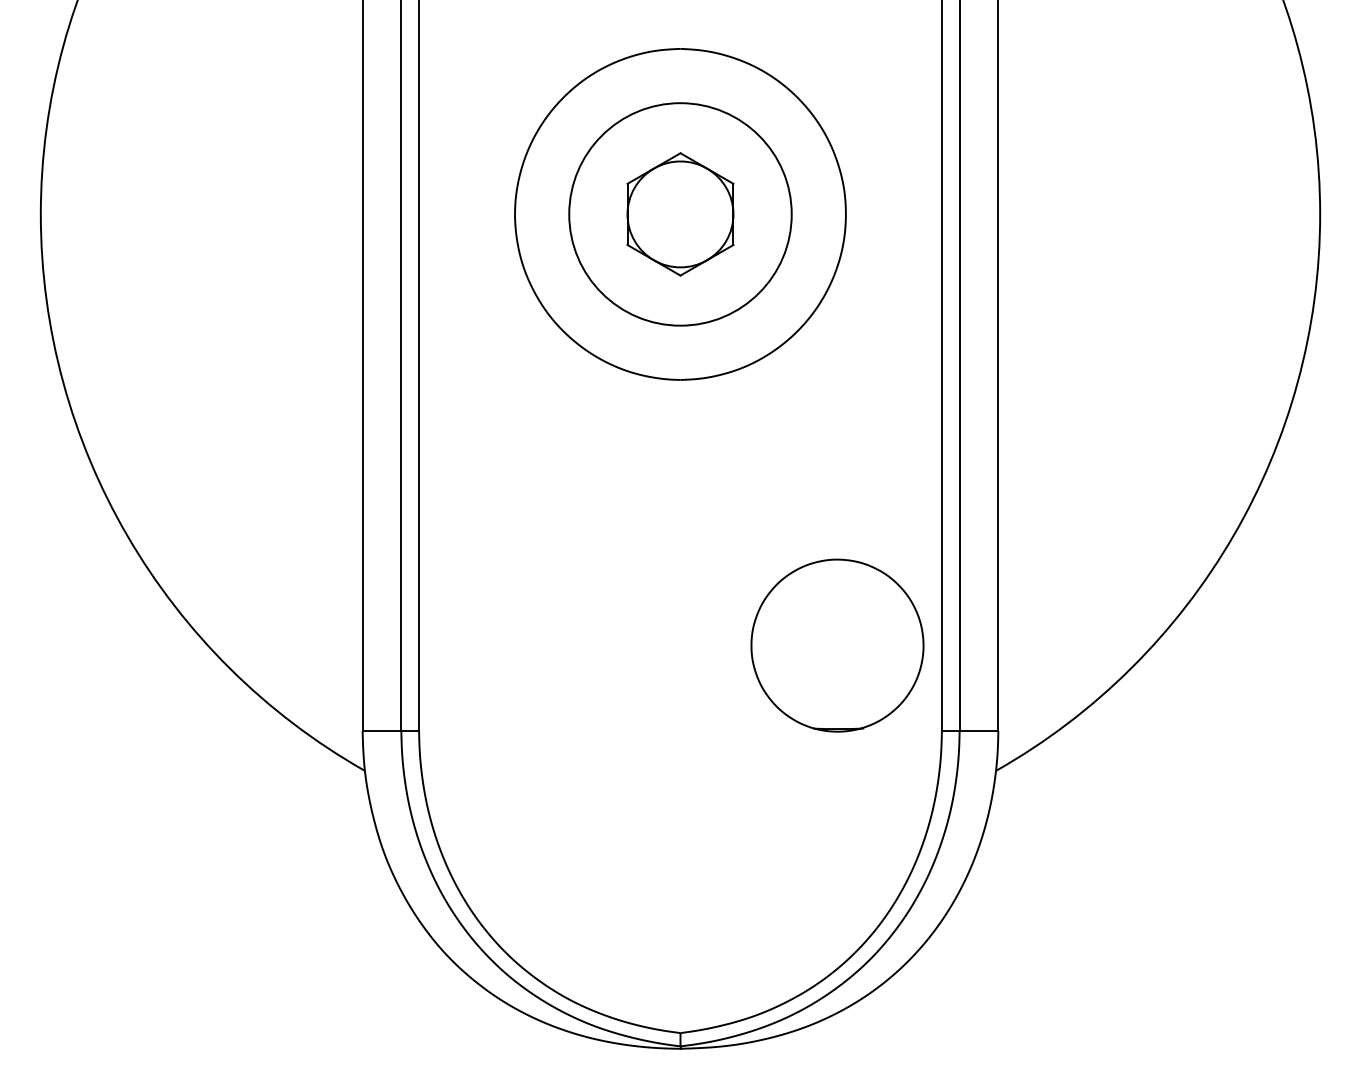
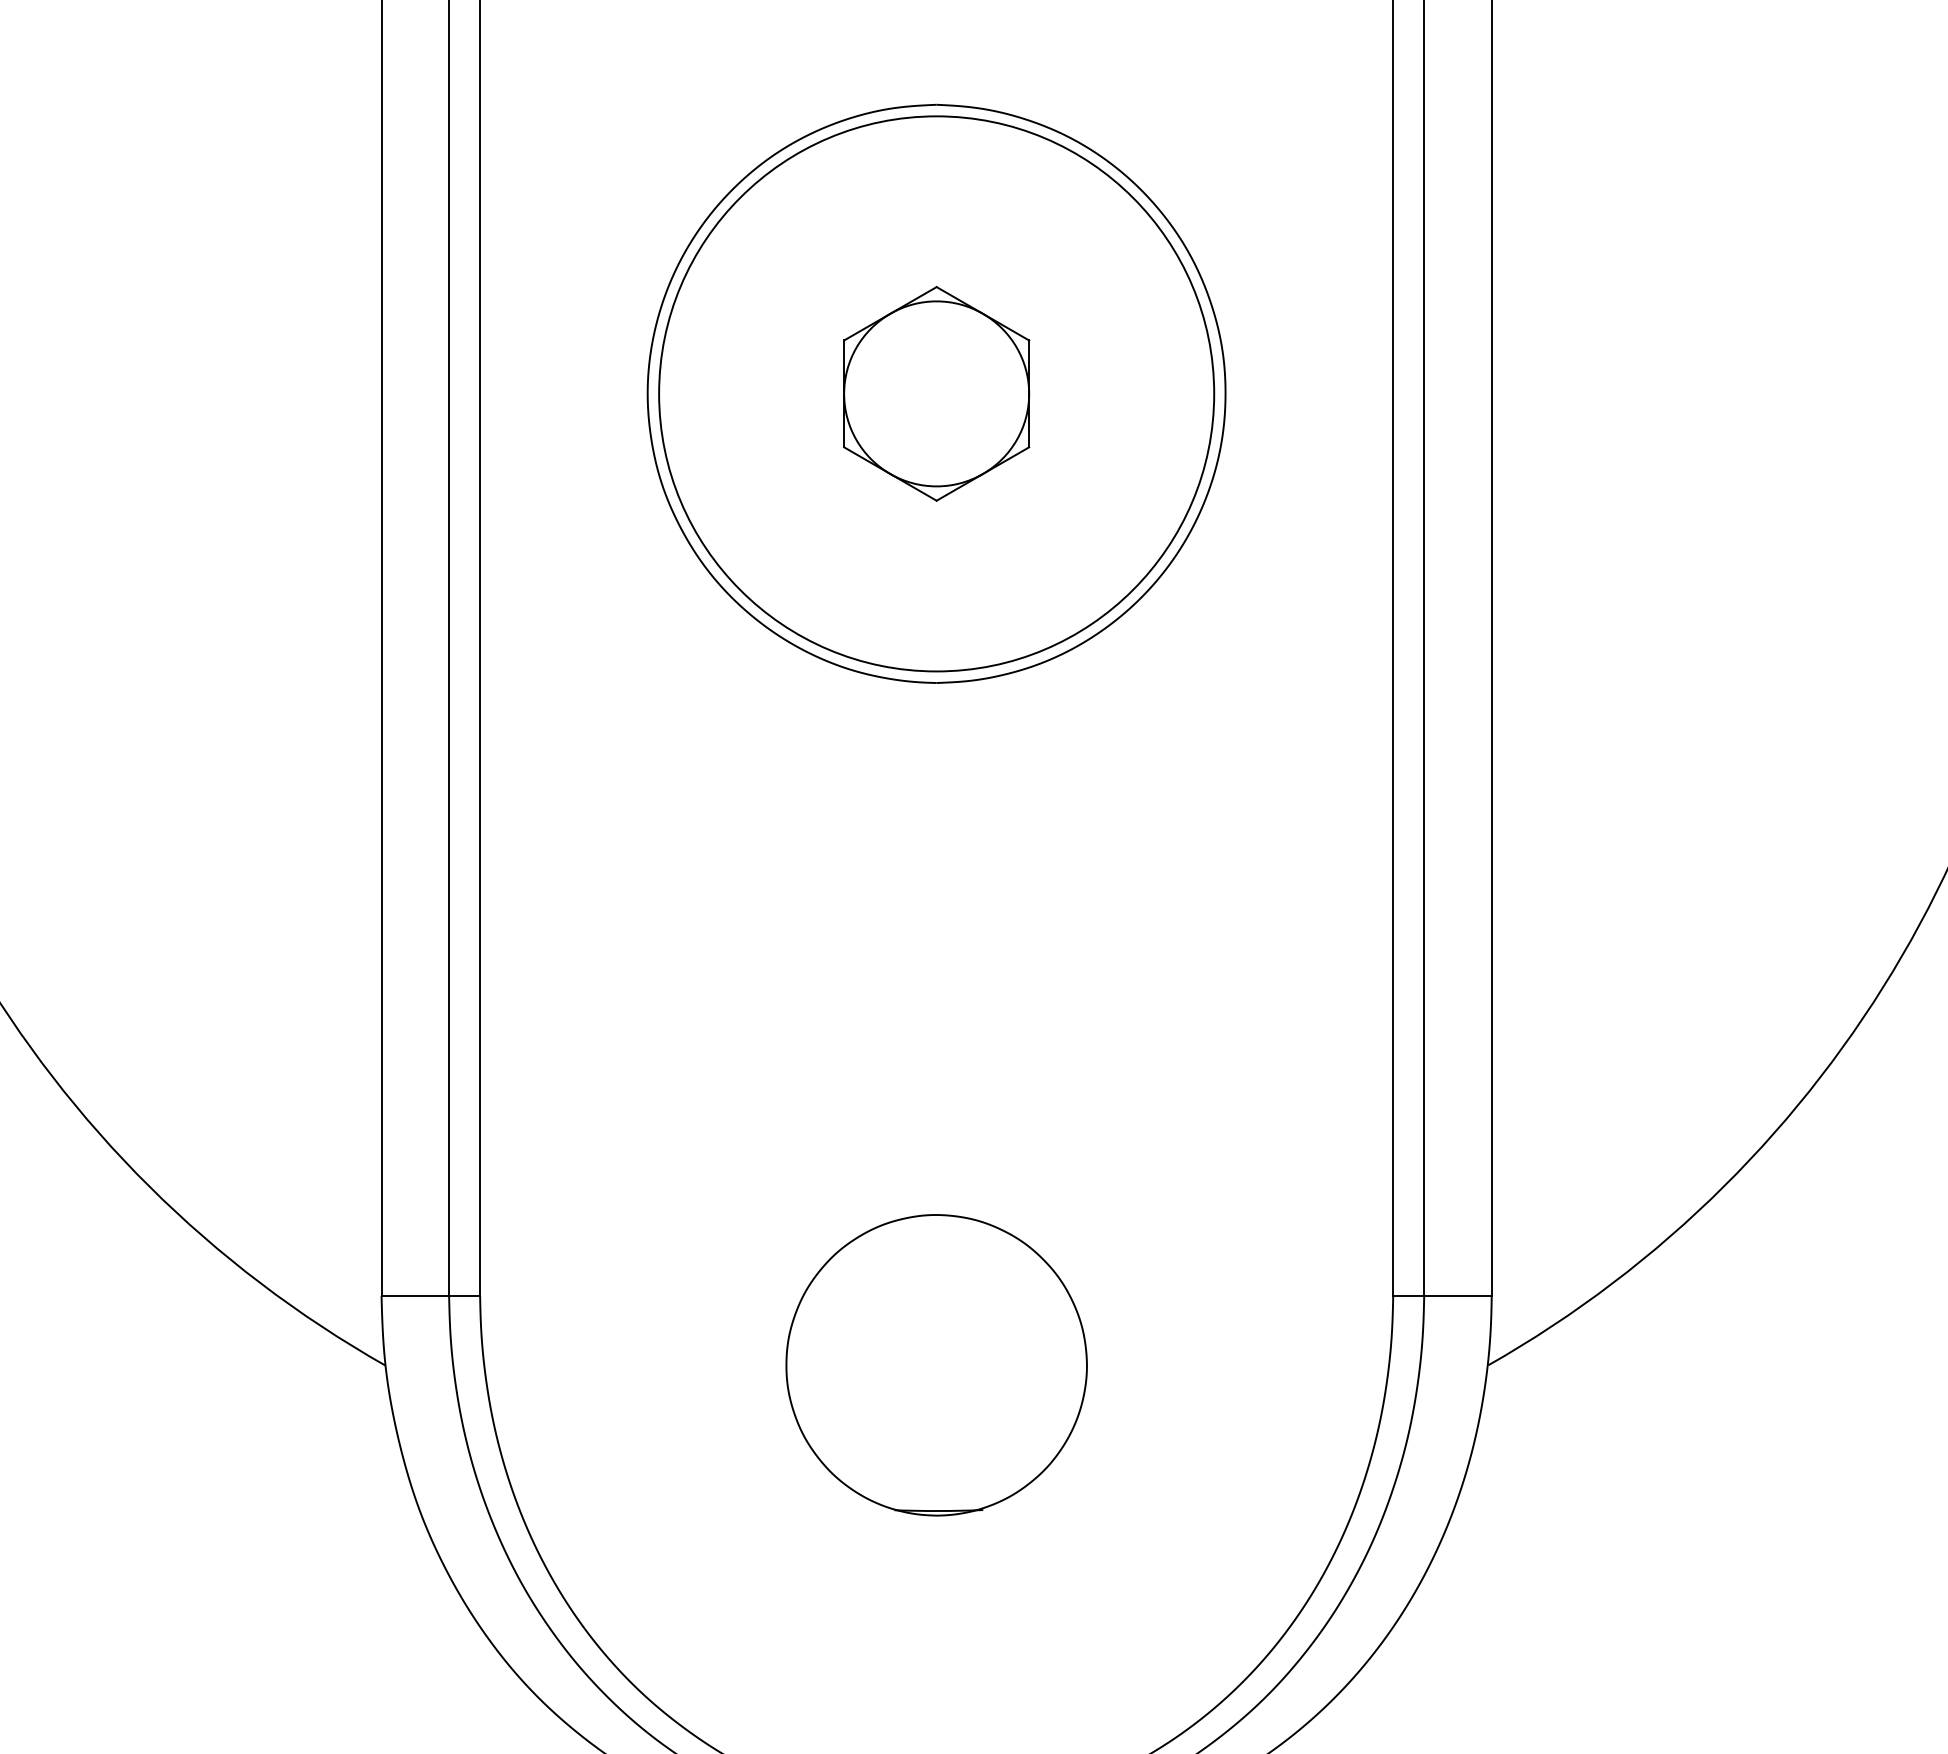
circle: (680, 214) -> (936, 394), size x1.43
part: (837, 645) -> (936, 1365), moved

